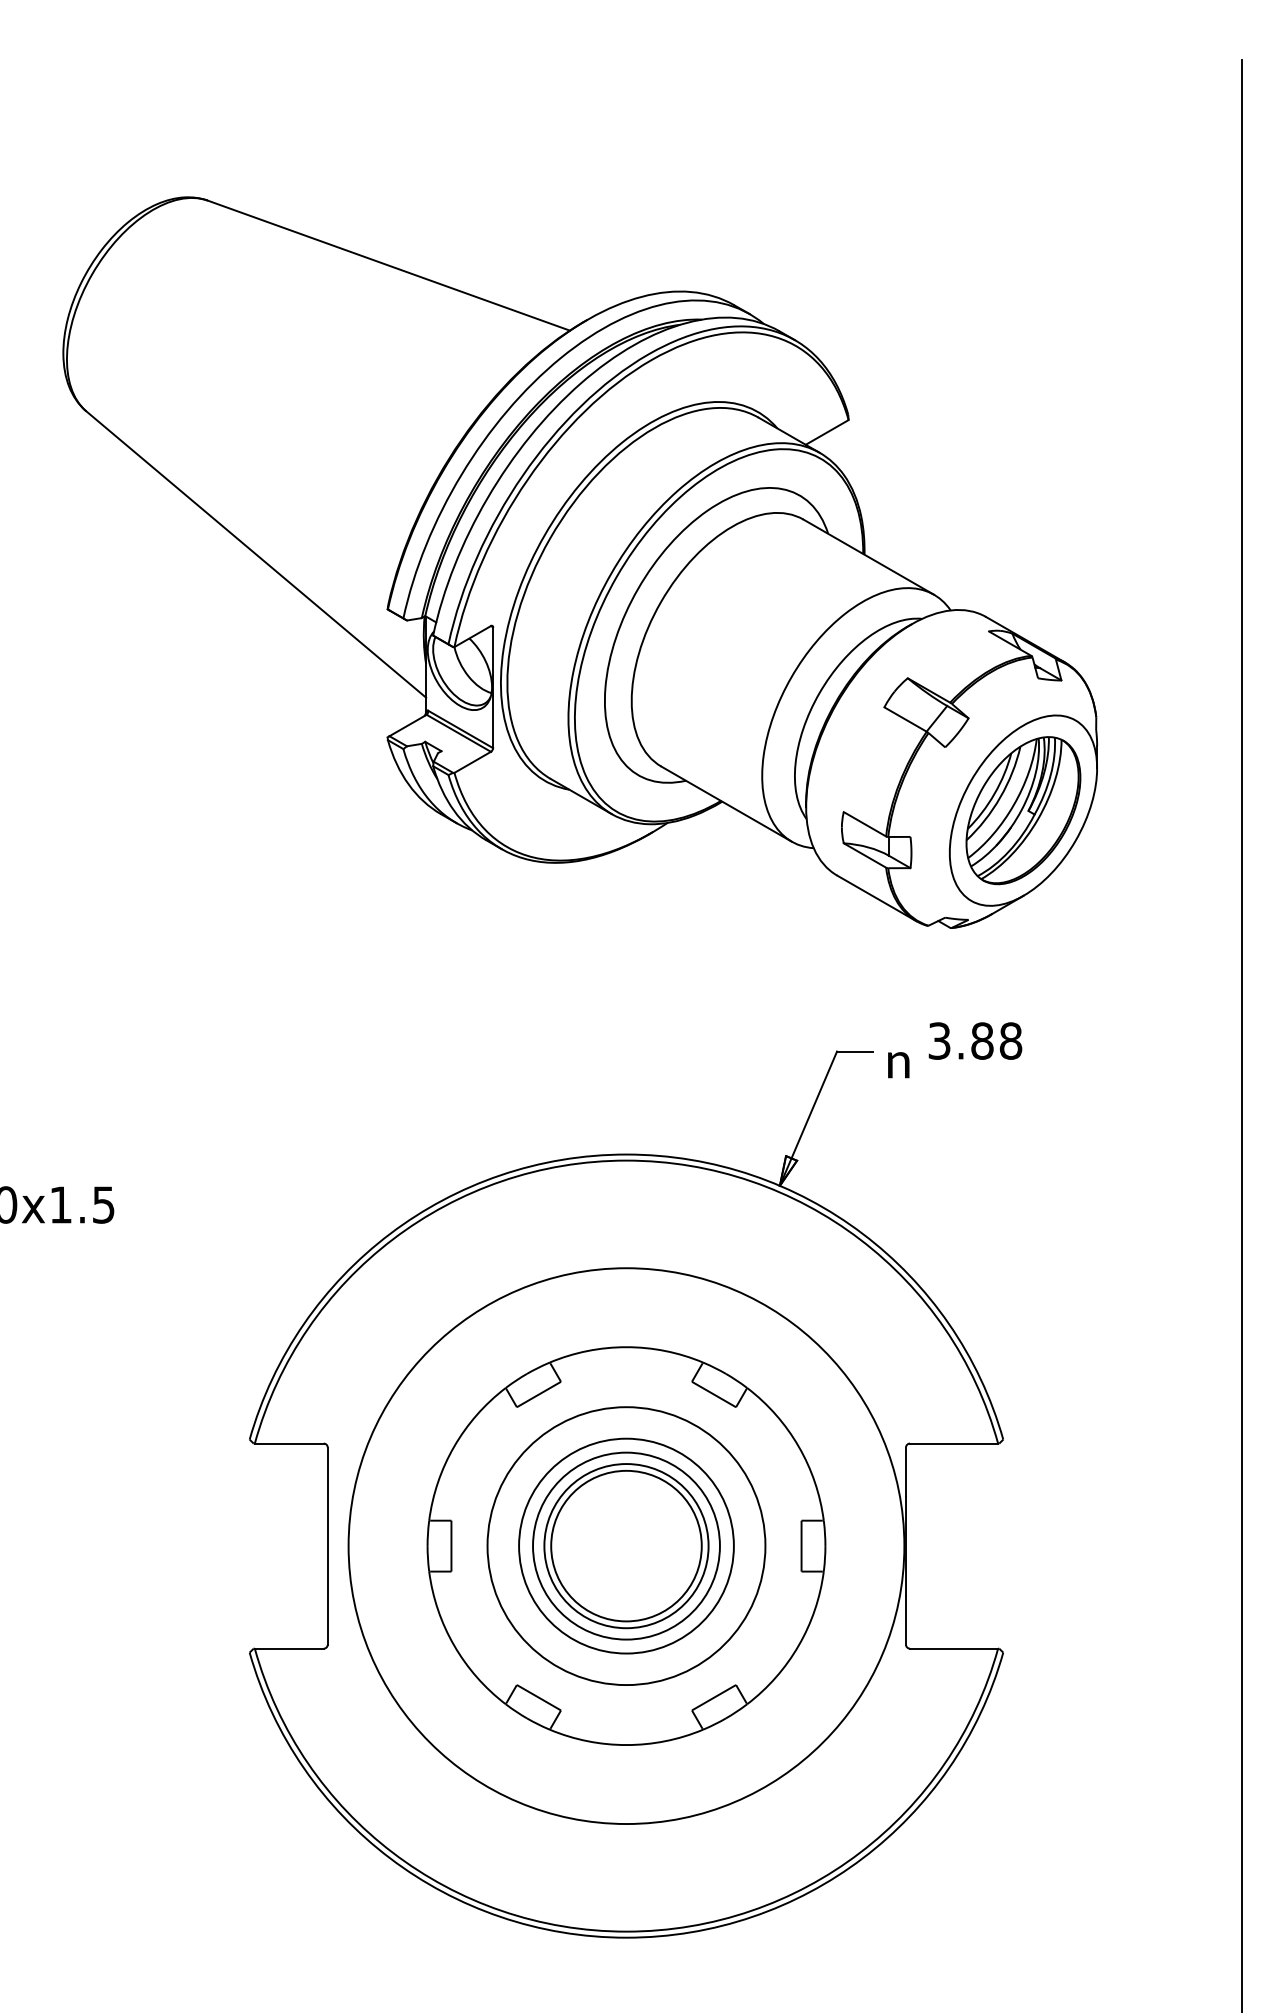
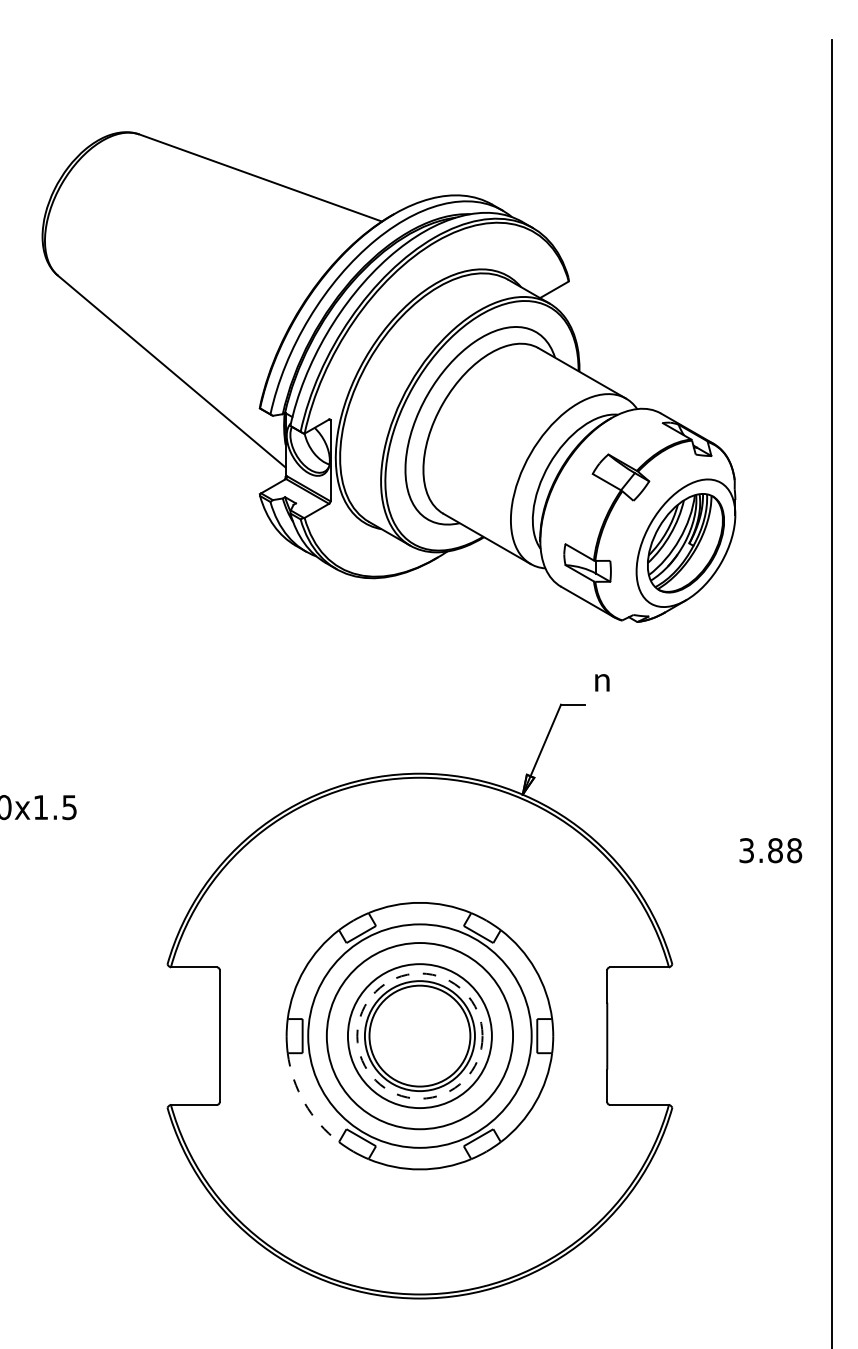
text: (974, 1040) -> (770, 850), moved
text: (898, 1064) -> (602, 682), moved
circle: (625, 1545) -> (419, 1035), size x0.6
circle: (625, 1545) -> (419, 1035), solid -> dashed
arc: (454, 1645) -> (304, 1102), solid -> dashed

